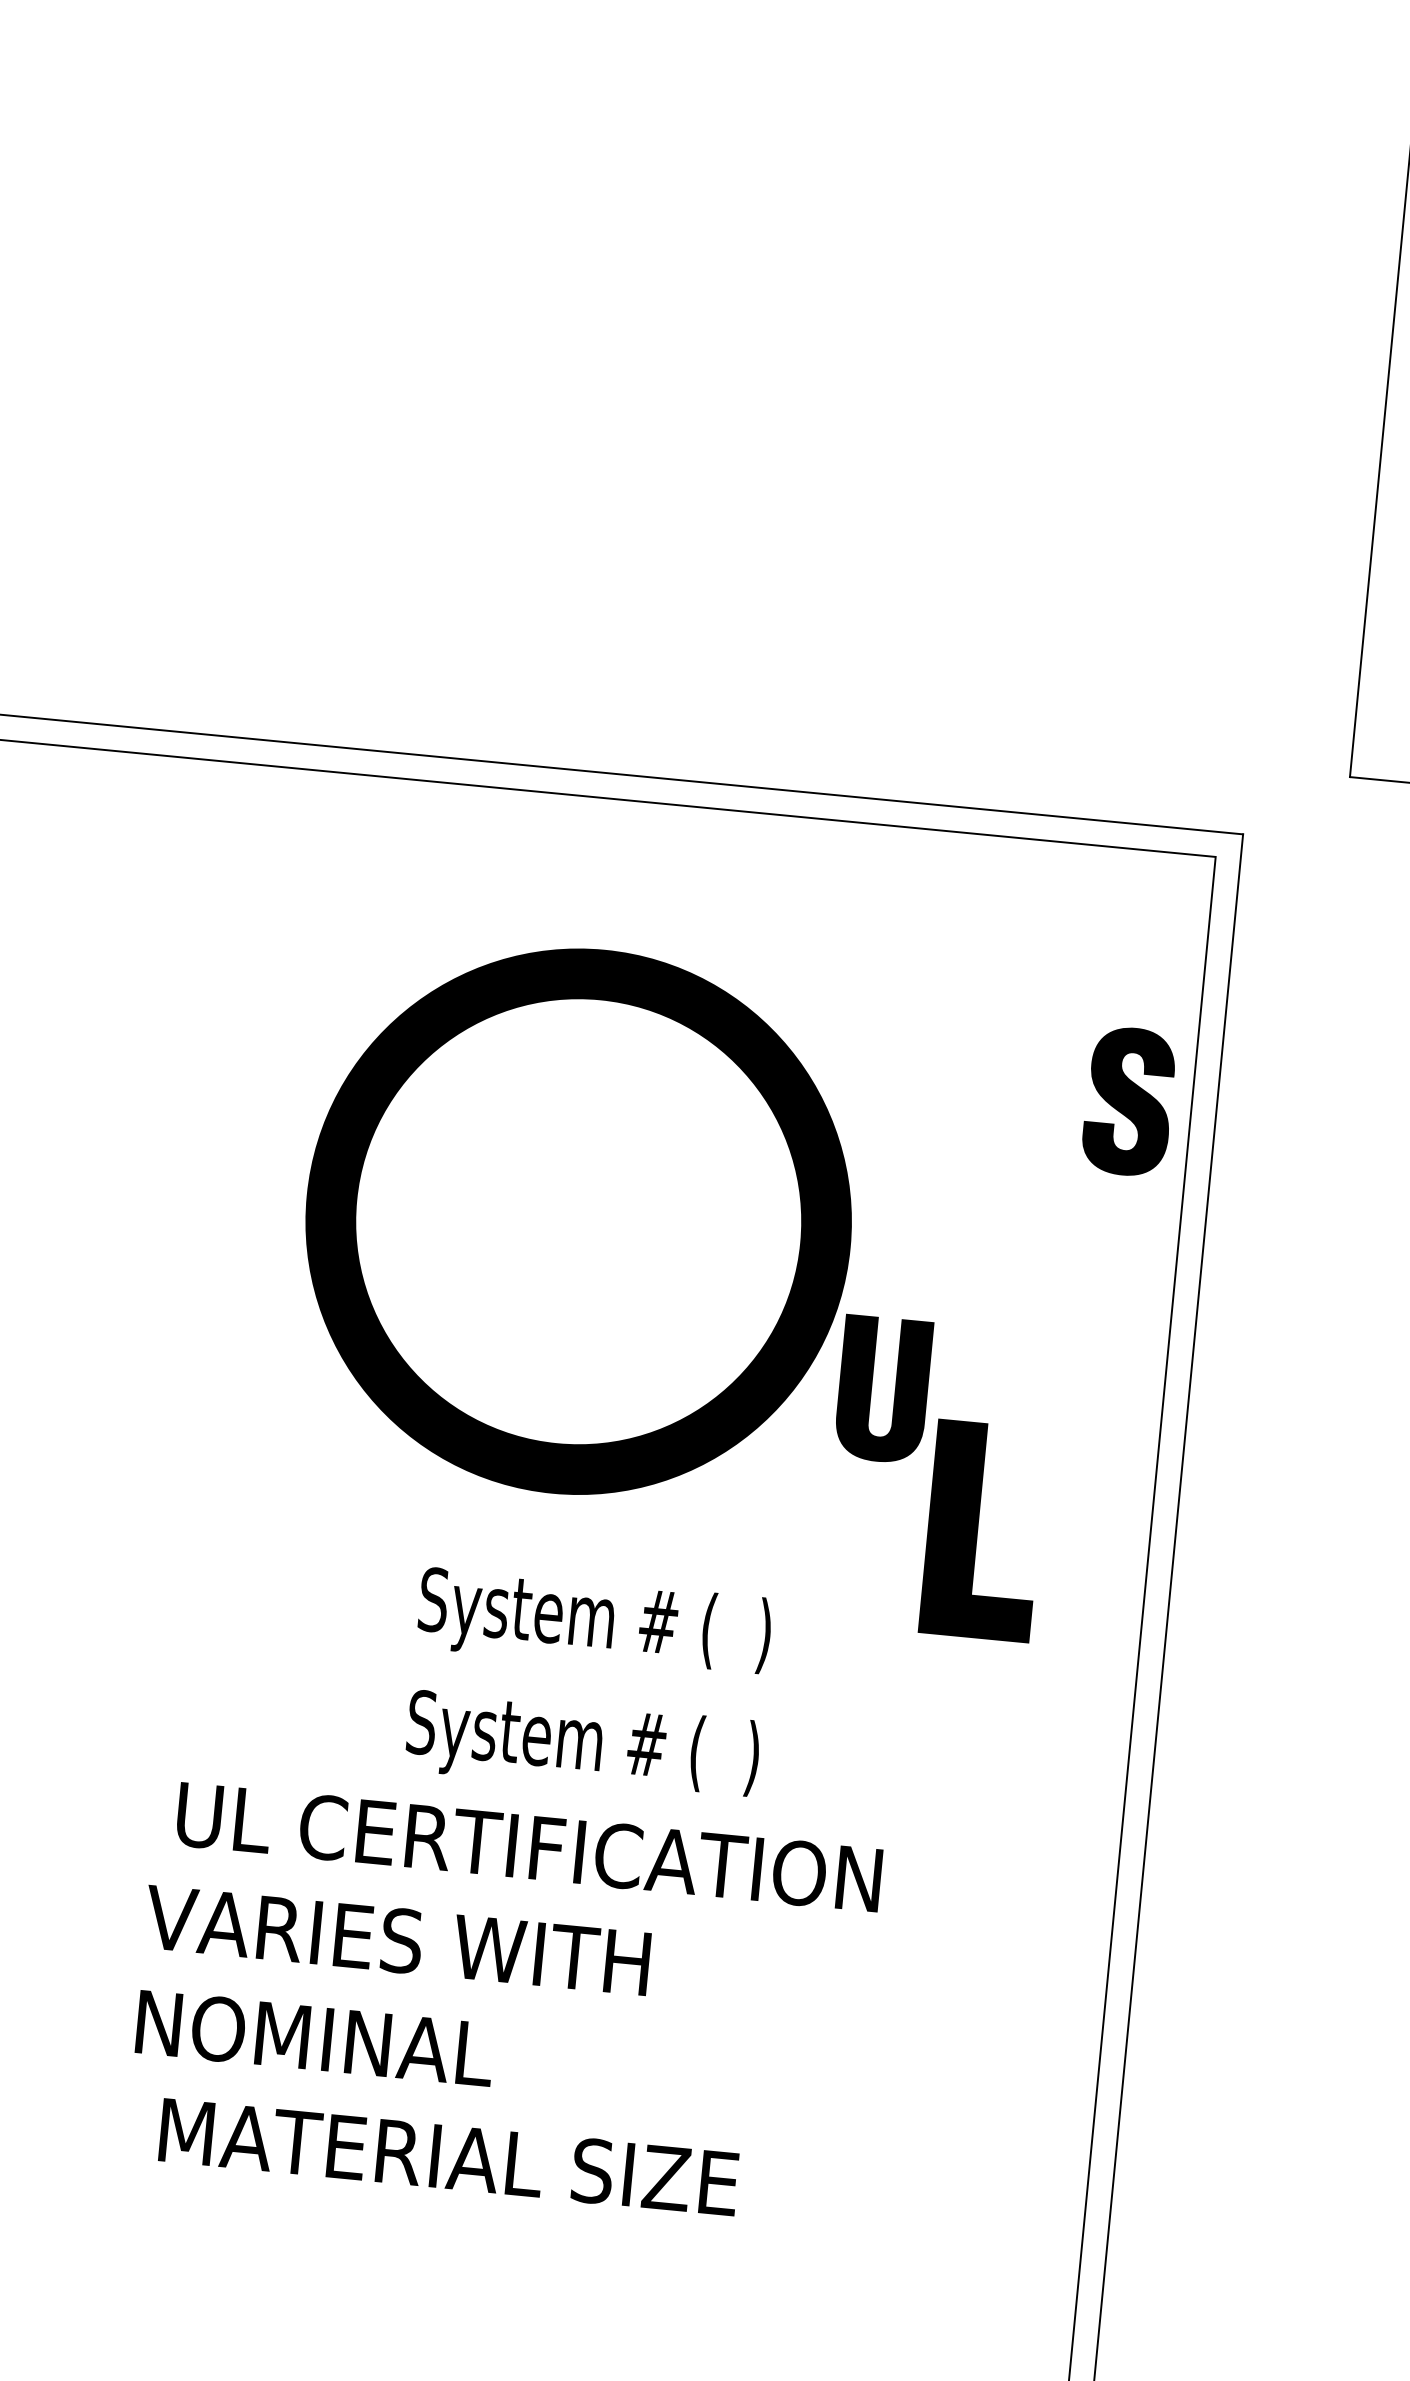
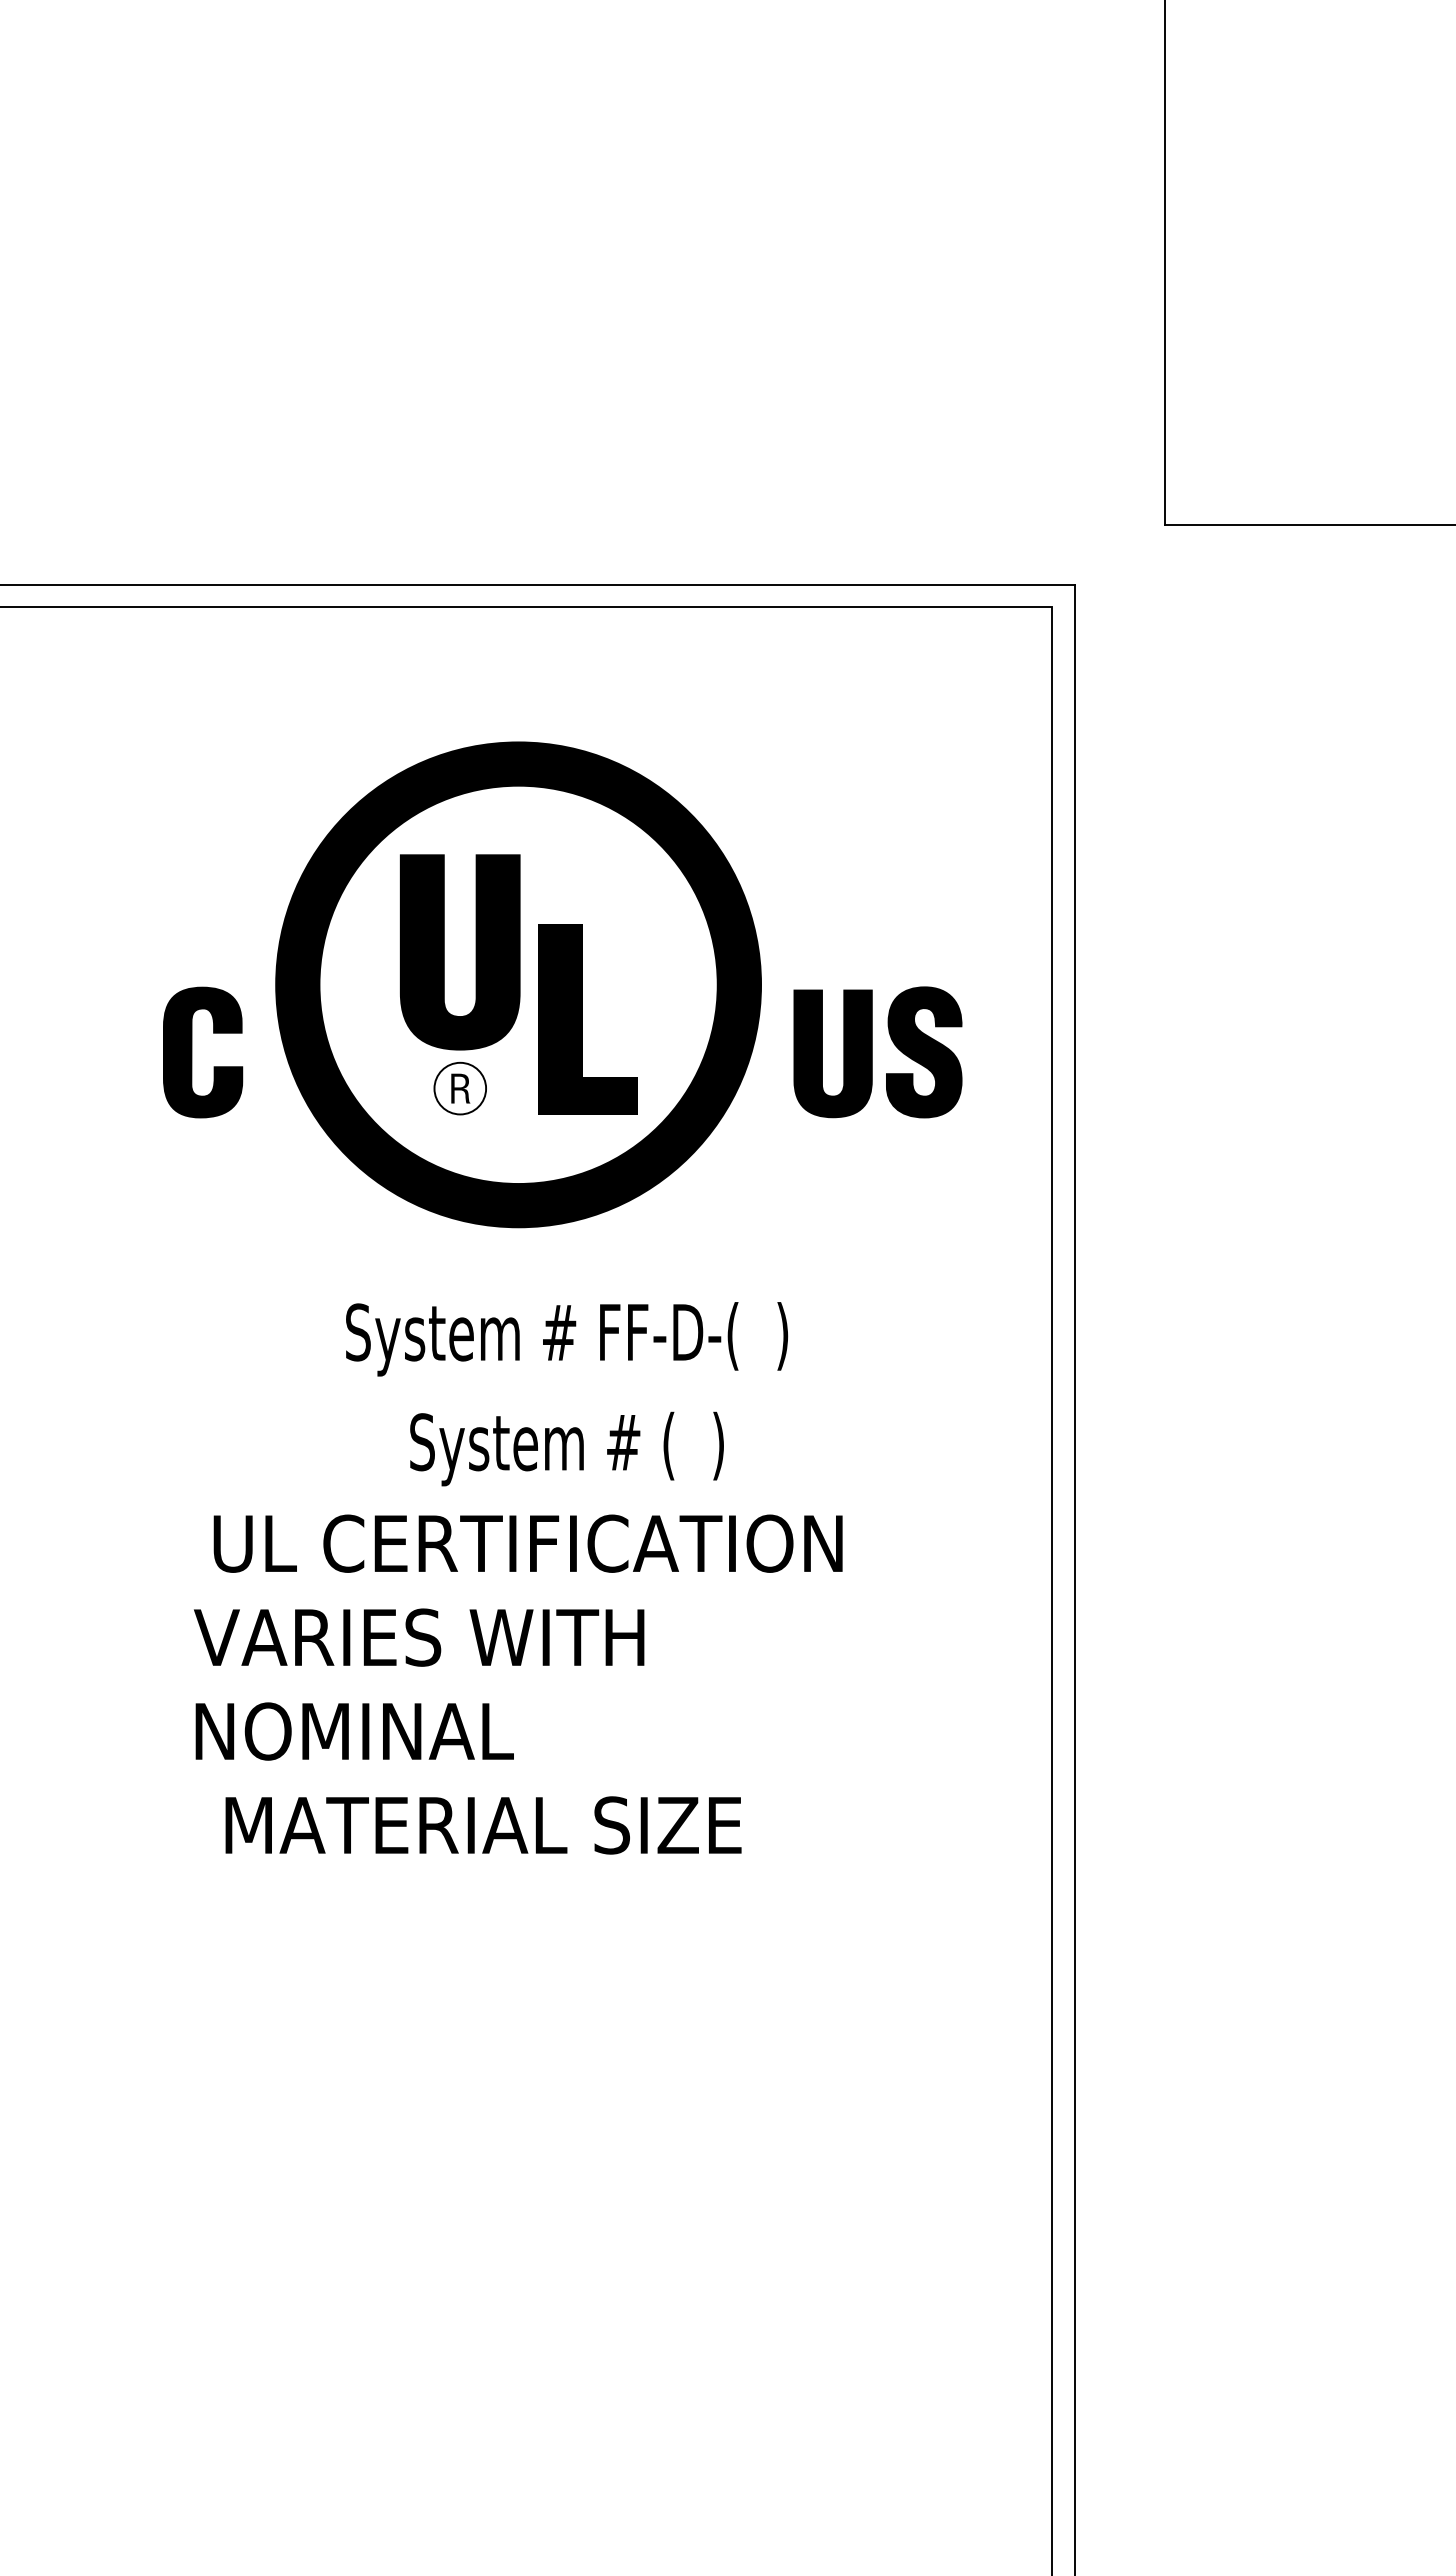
part: (1129, 1101) -> (924, 1052), moved
fill: (516, 1179) -> (459, 952), added
fill: (219, 1263) -> (203, 1052), added
part: (501, 1331) -> (459, 1088), added
part: (871, 1388) -> (822, 1053), moved
part: (983, 1530) -> (587, 1019), moved
text: (595, 1623) -> (567, 1339), System # (  ) -> System # FF-D-(  )

